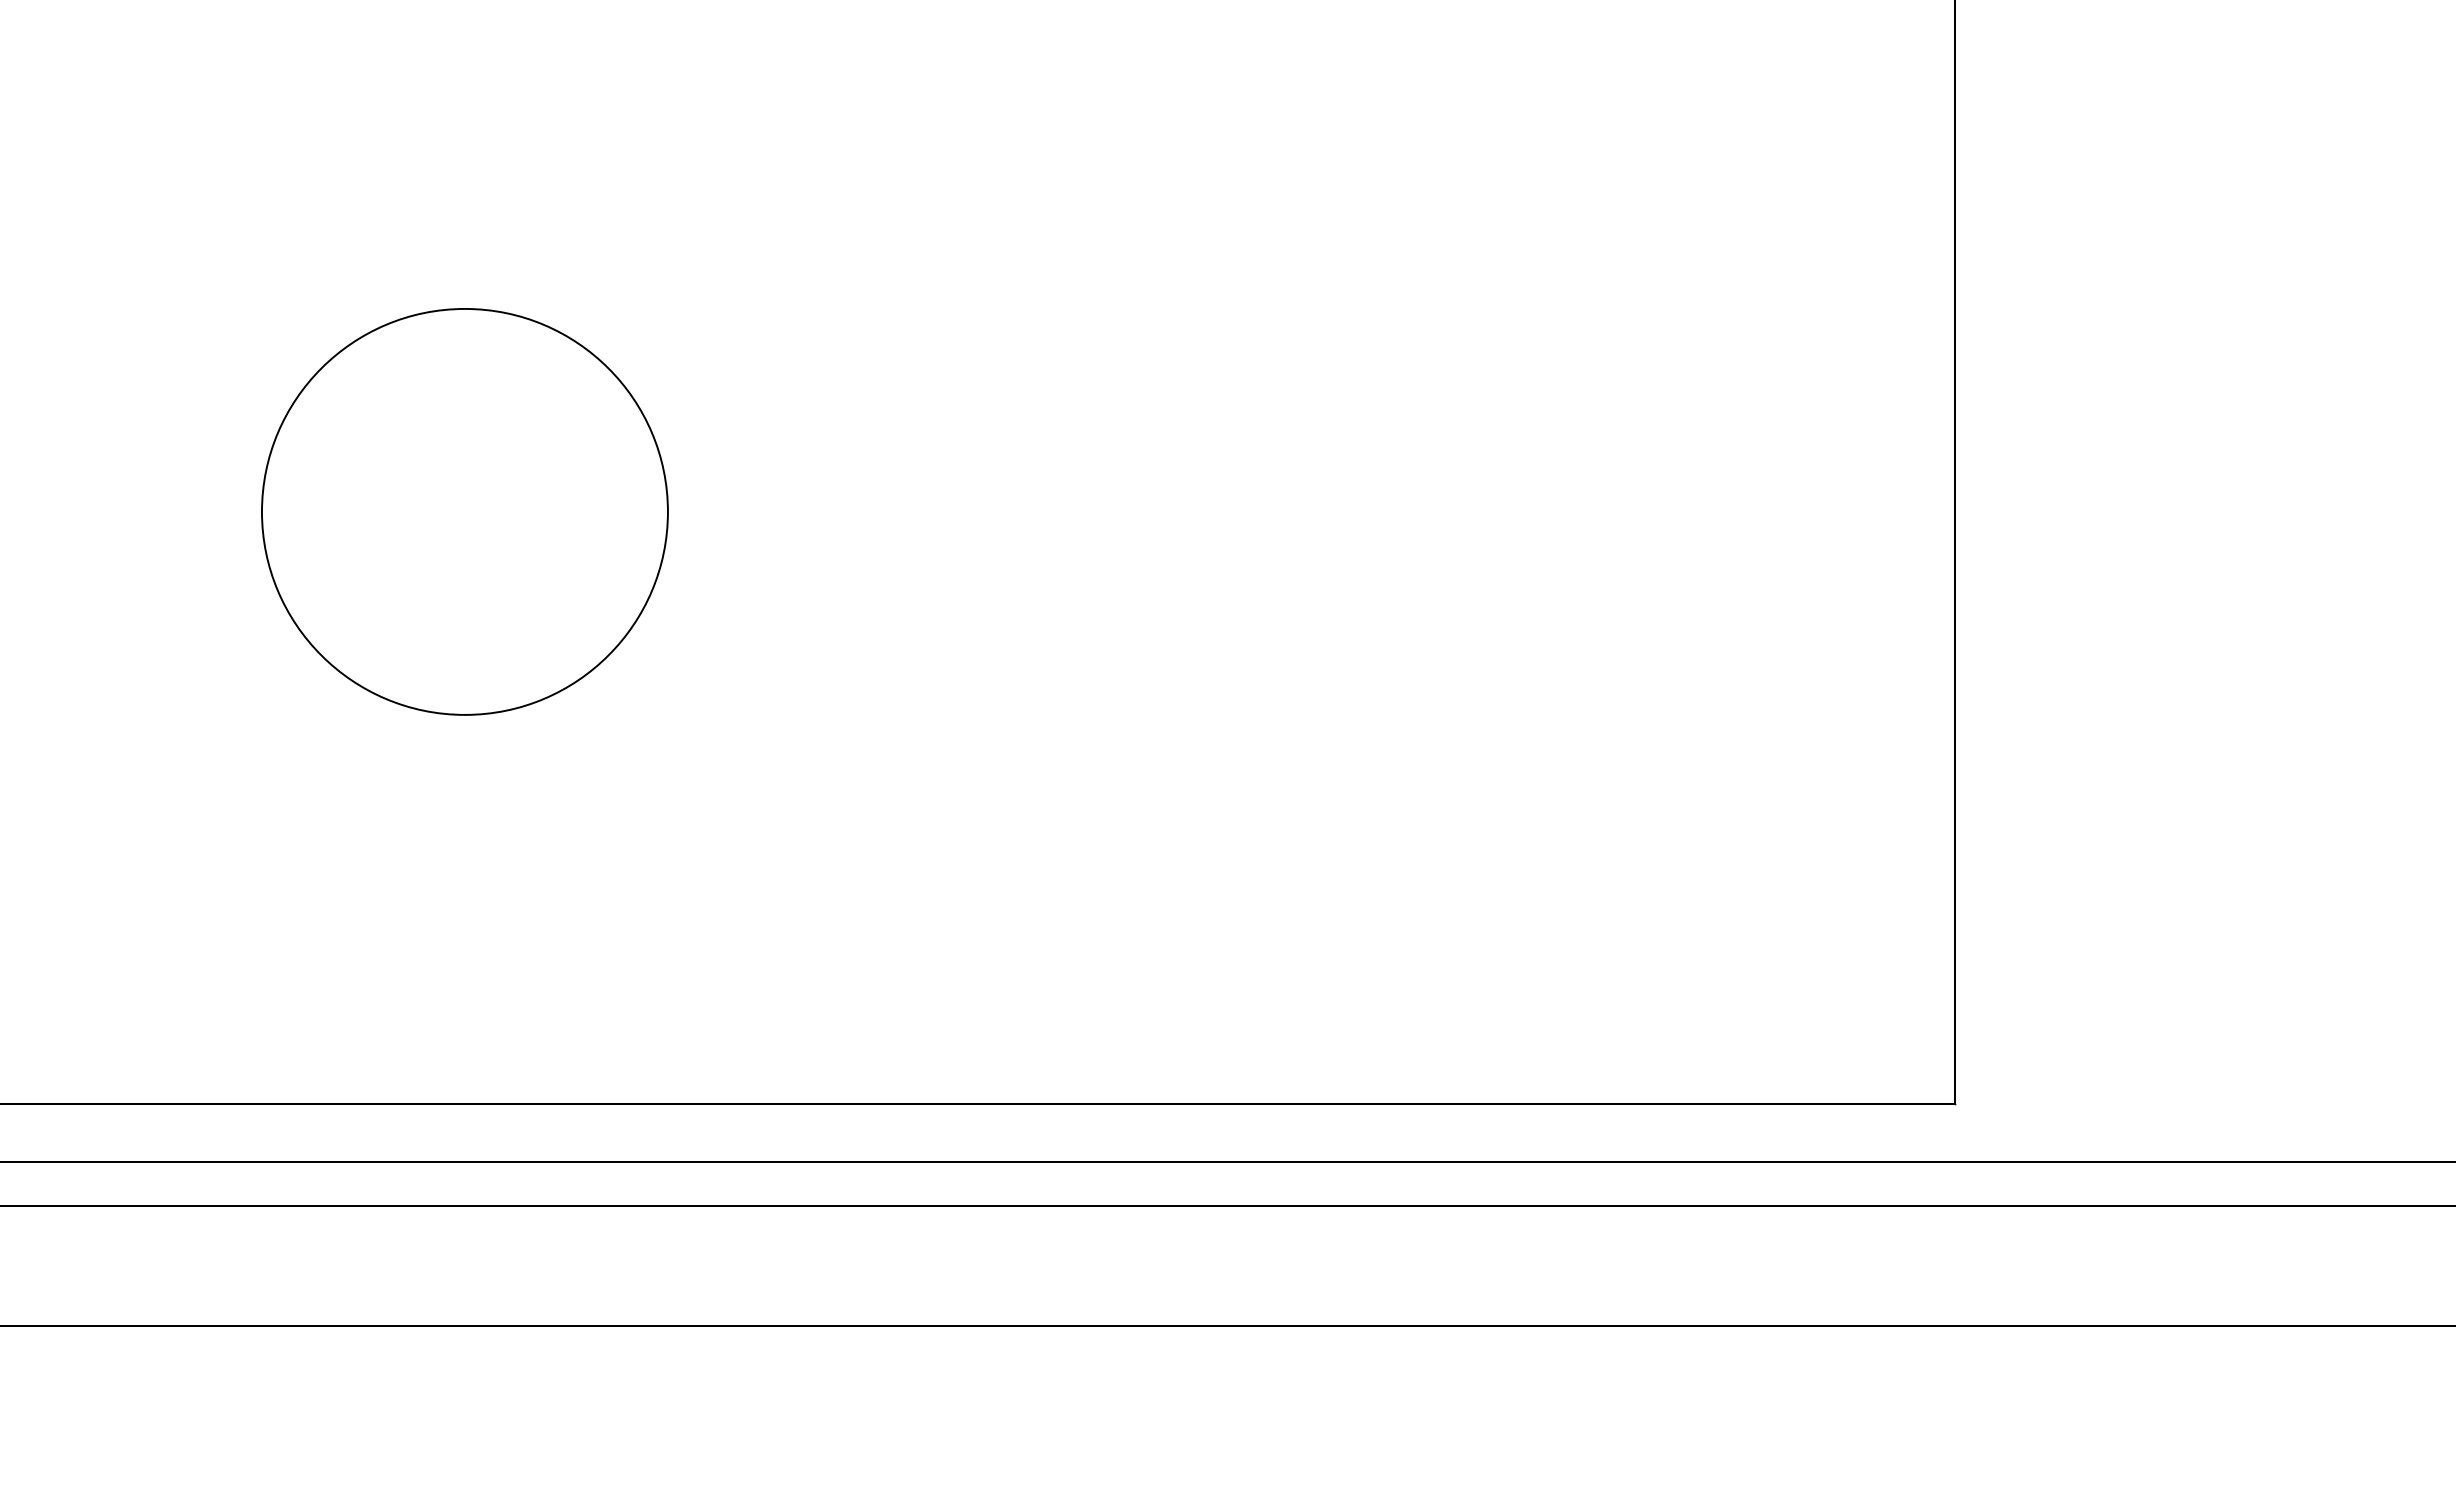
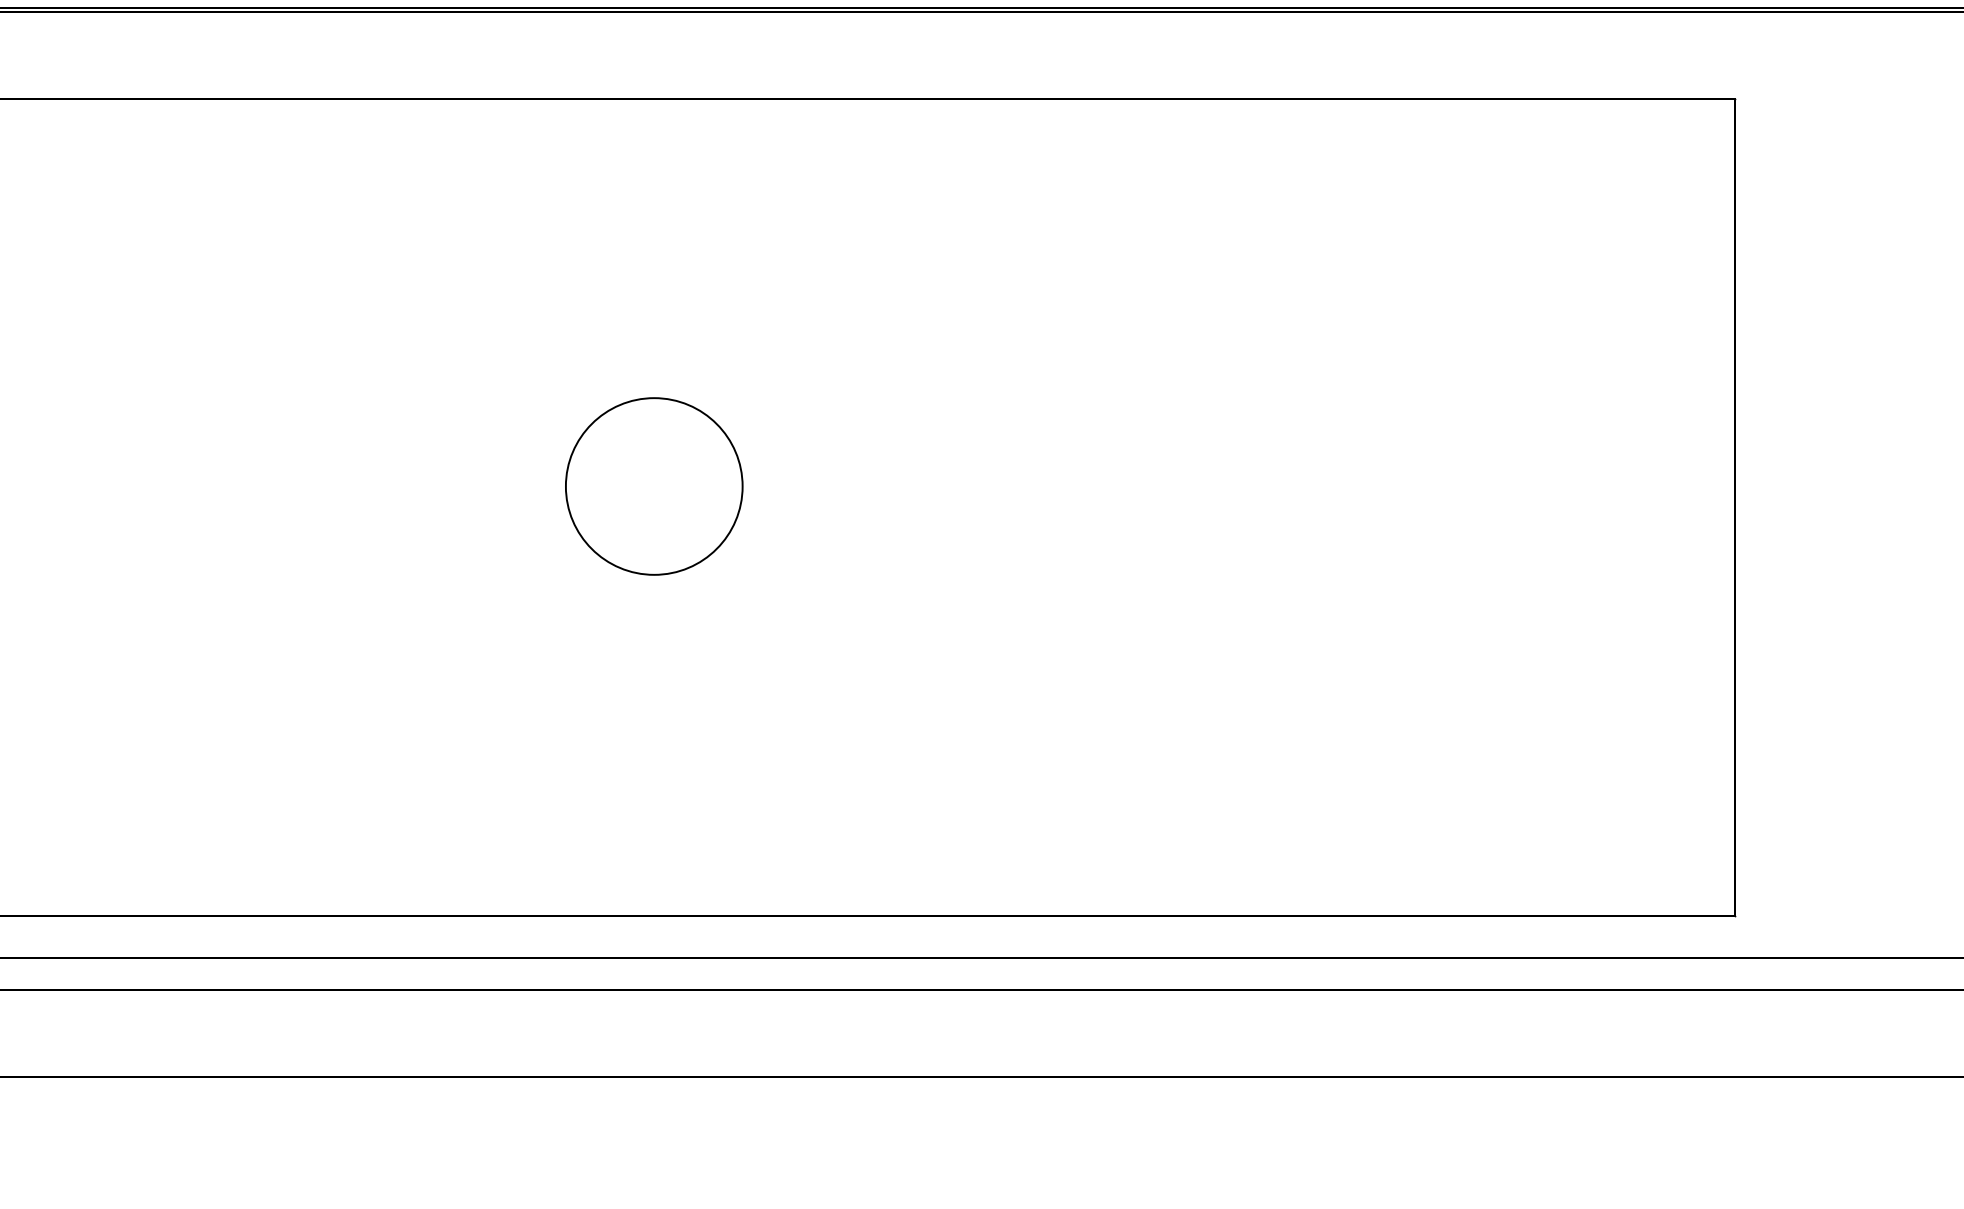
circle: (465, 511) -> (654, 486), size x0.6

